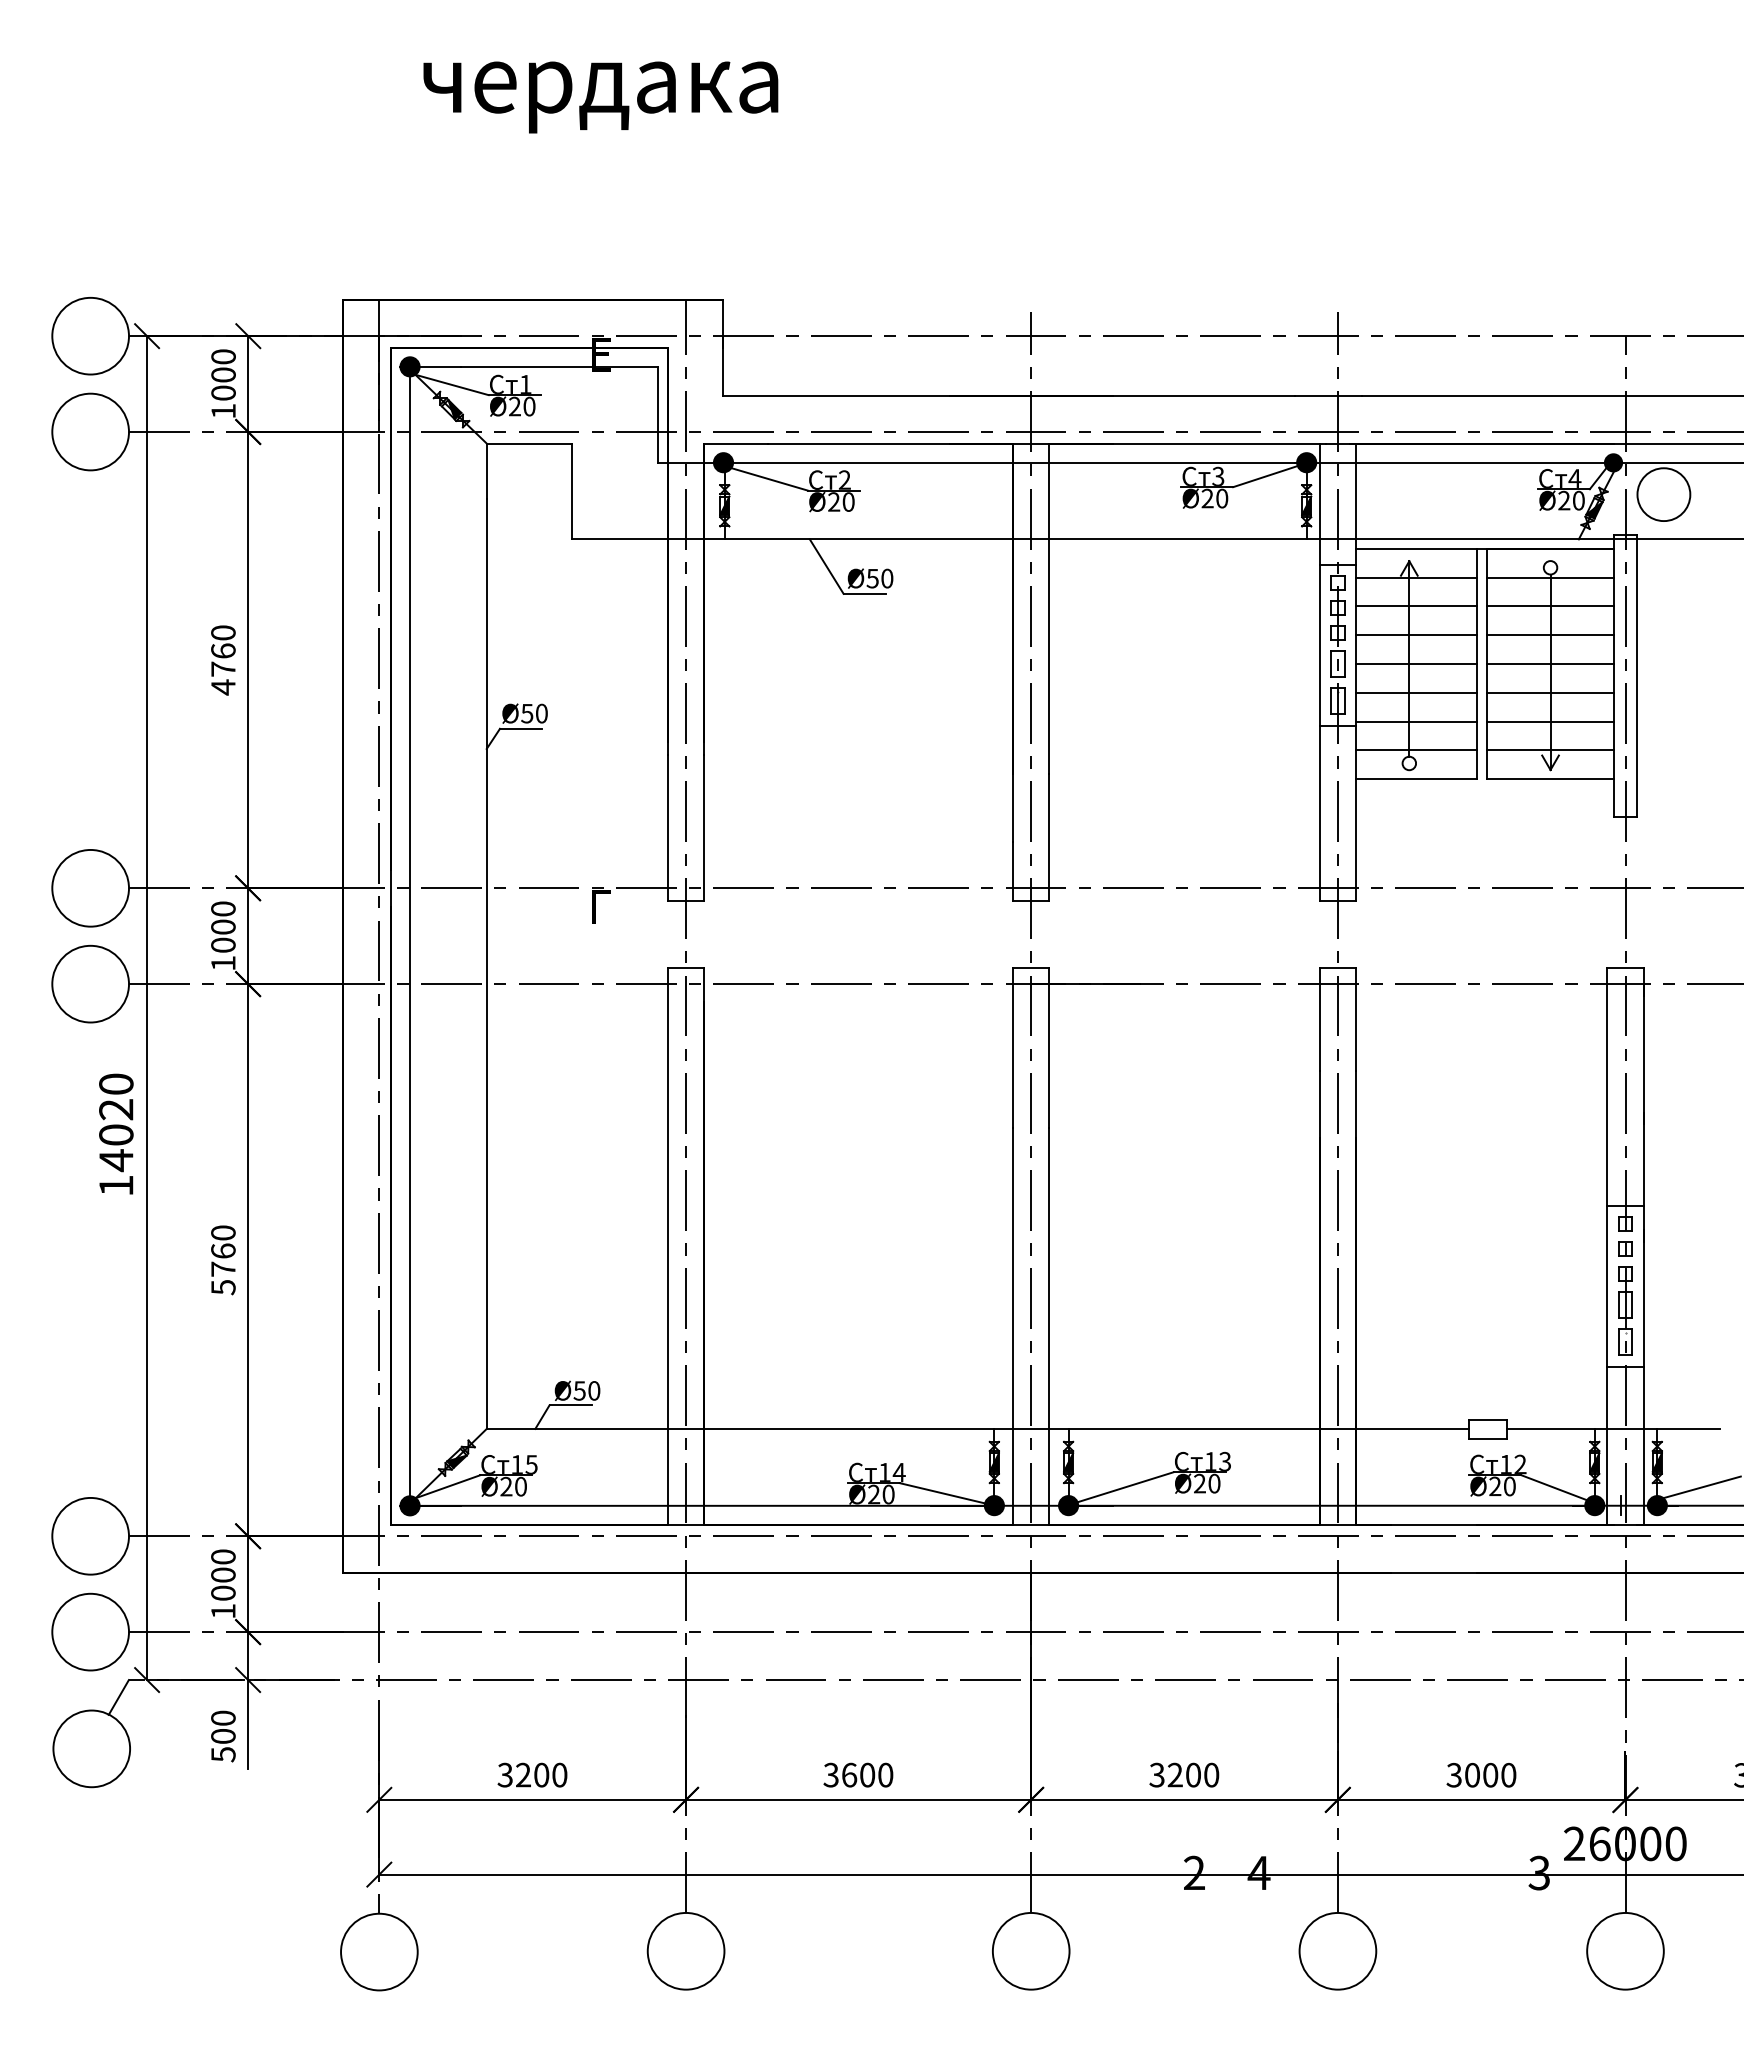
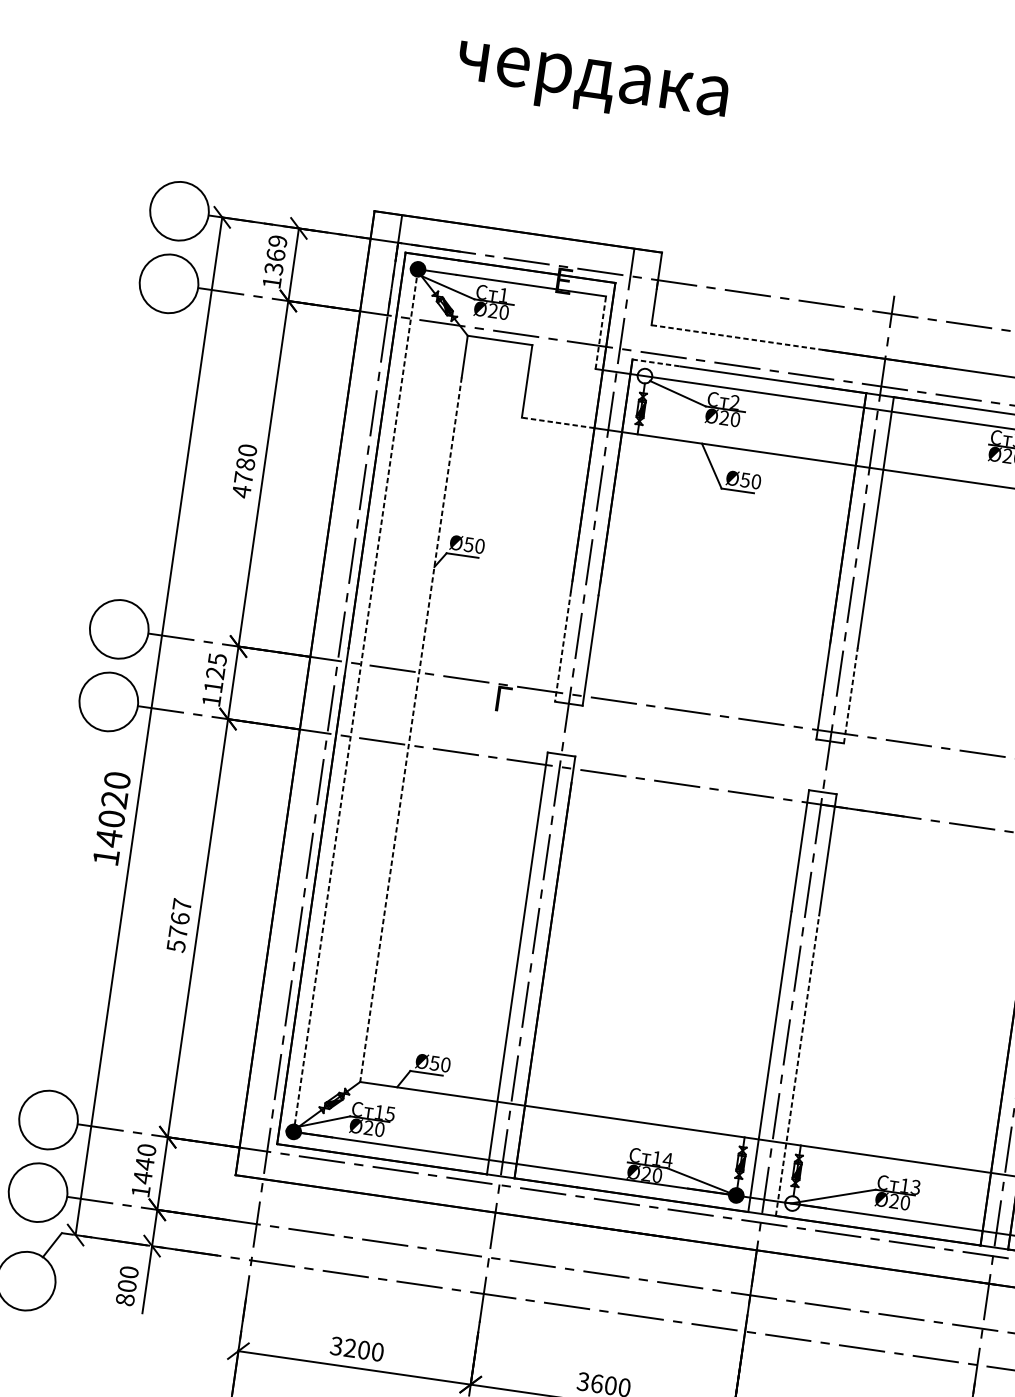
text: (223, 374) -> (275, 254), 1000 -> 1369
line: (836, 395) -> (737, 337), solid -> dashed
line: (658, 414) -> (601, 332), solid -> dashed
line: (735, 443) -> (656, 362), solid -> dashed
fill: (723, 462) -> (644, 375), removed
line: (619, 539) -> (557, 422), solid -> dashed
text: (223, 650) -> (245, 463), 4760 -> 4780
line: (667, 827) -> (562, 646), solid -> dashed
line: (1049, 837) -> (850, 695), solid -> dashed
text: (223, 926) -> (215, 672), 1000 -> 1125
line: (410, 931) -> (356, 696), solid -> dashed
line: (486, 964) -> (410, 730), solid -> dashed
text: (223, 1232) -> (182, 904), 5760 -> 5767
line: (1049, 1325) -> (797, 1065), solid -> dashed
fill: (1068, 1505) -> (792, 1203), removed
text: (223, 1584) -> (143, 1171), 1000 -> 1440
text: (223, 1754) -> (125, 1299), 500 -> 800

